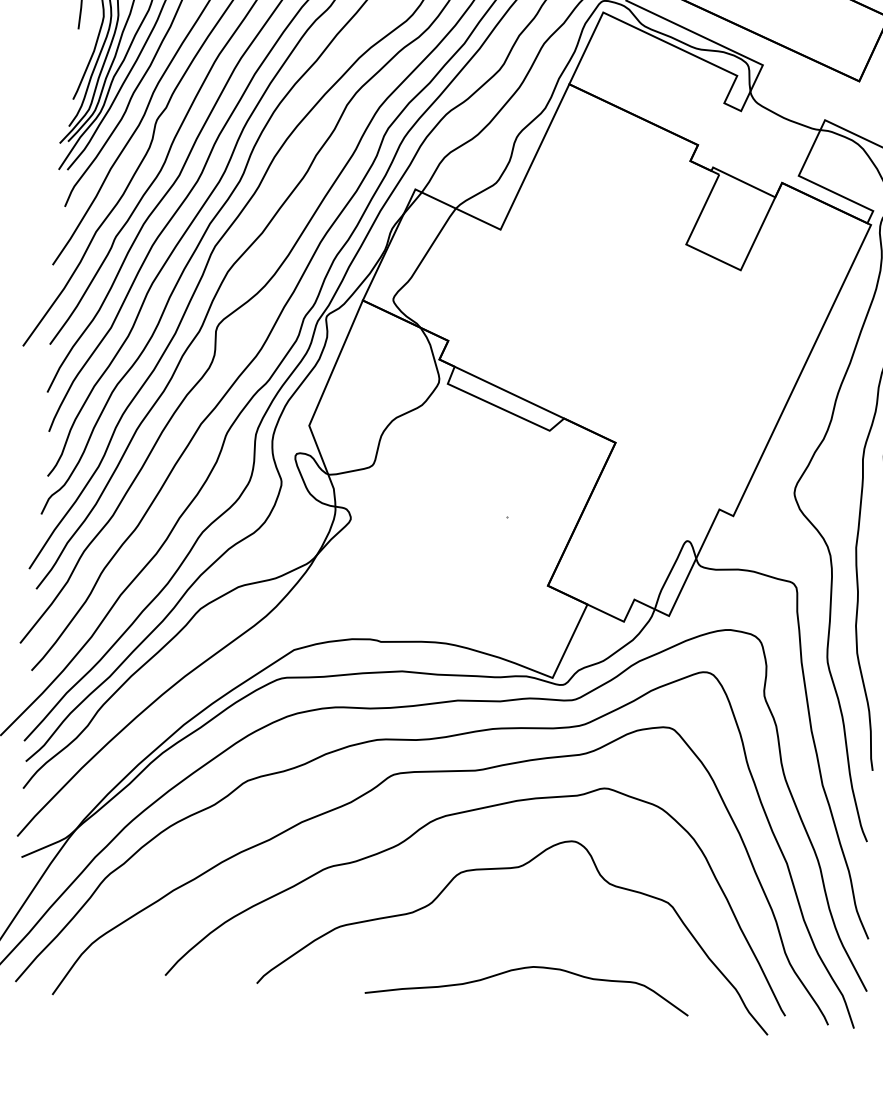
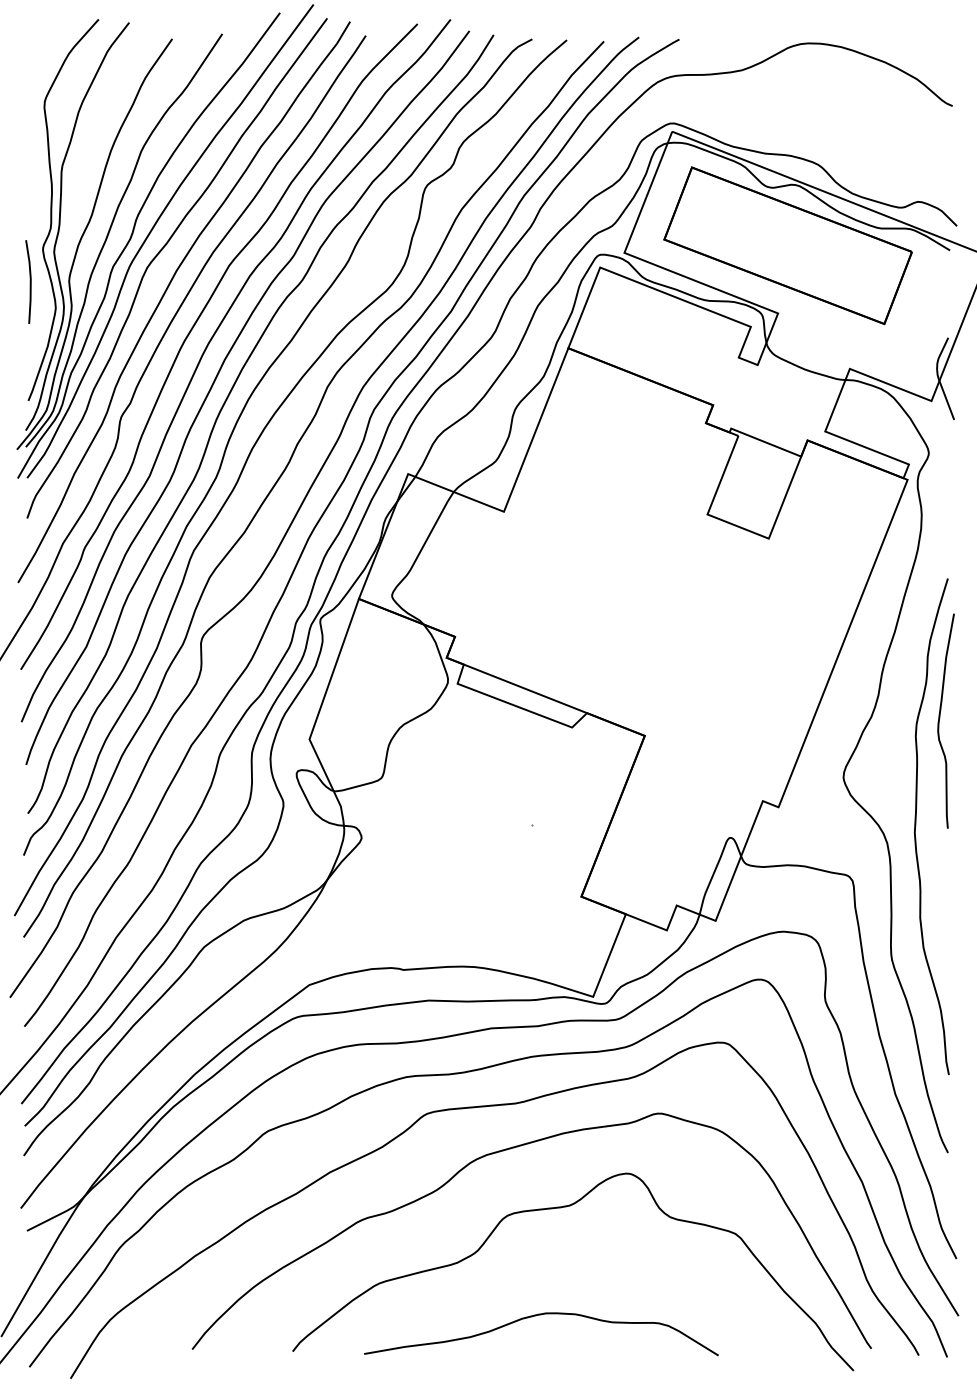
curve: (524, 969) -> (536, 1316), moved

